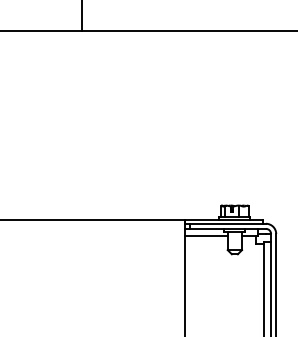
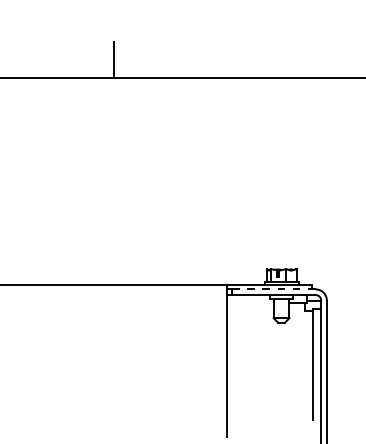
line: (227, 223) -> (273, 289), solid -> dashed
line: (205, 236) -> (249, 303), removed

